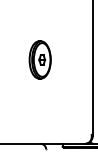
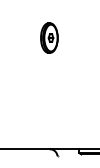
part: (39, 59) -> (48, 37), size x0.6

